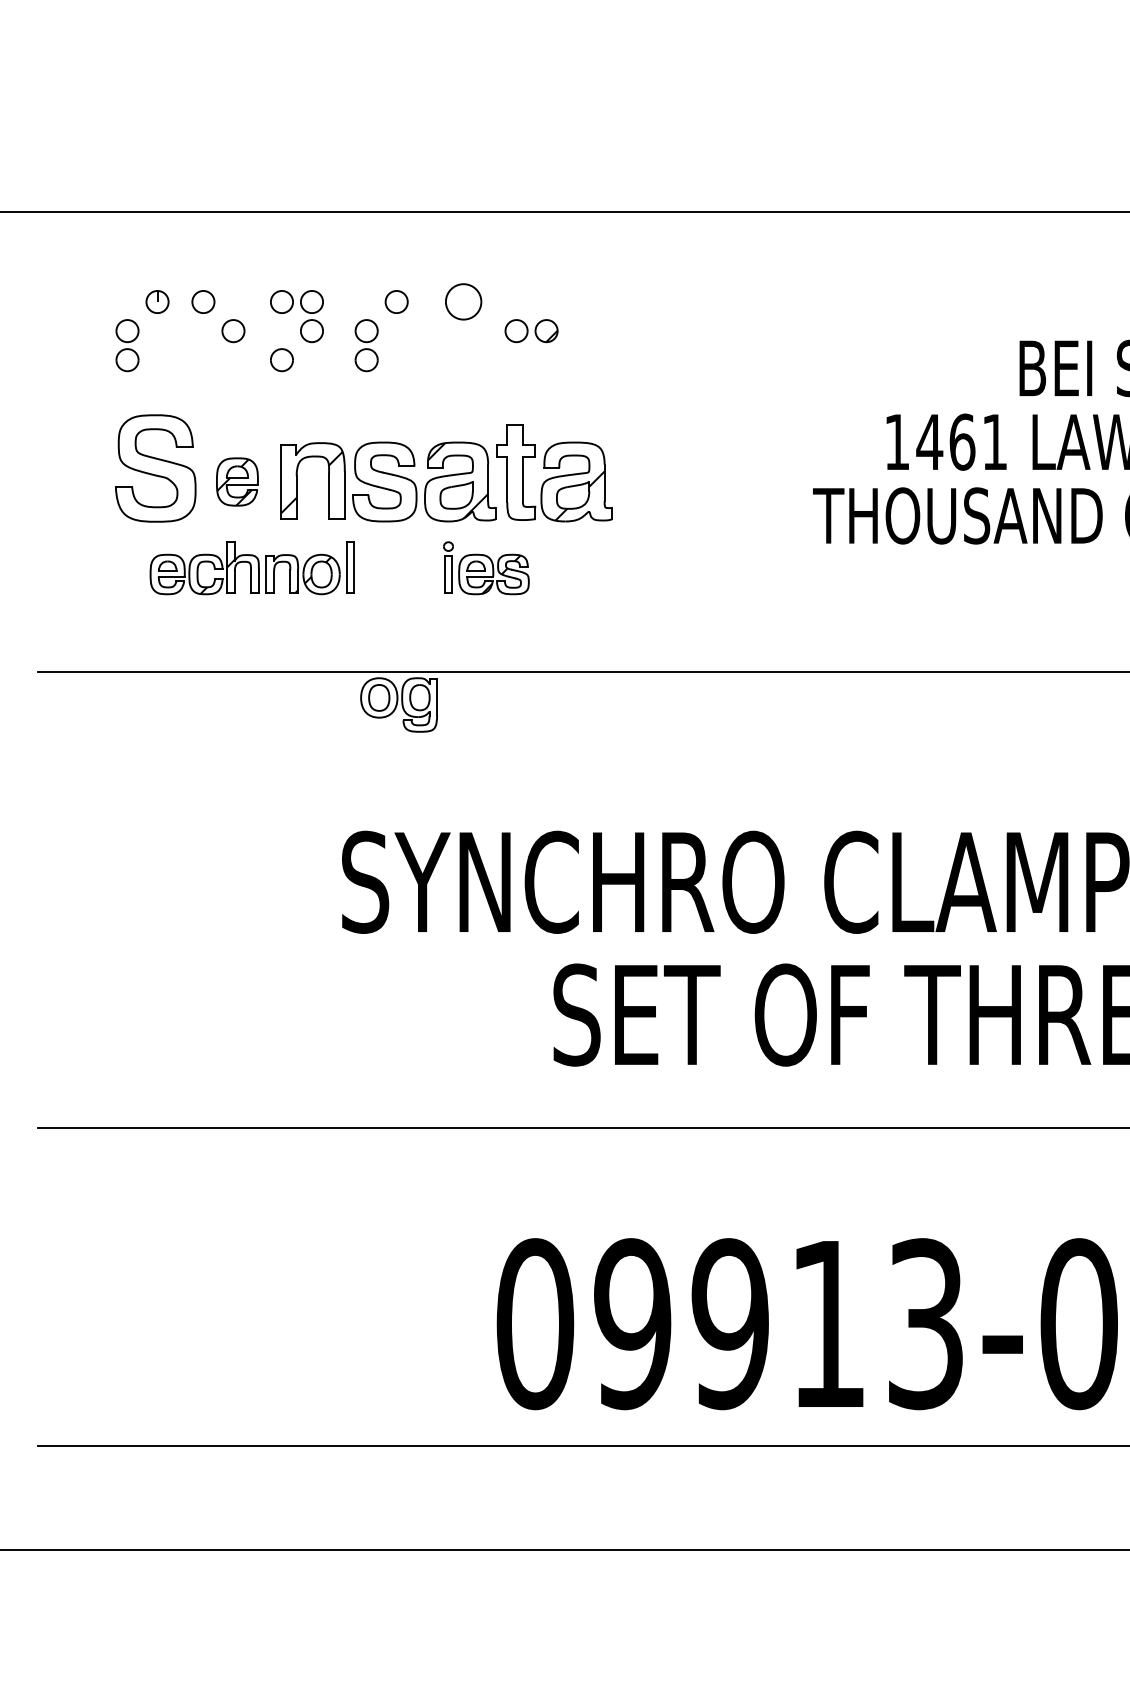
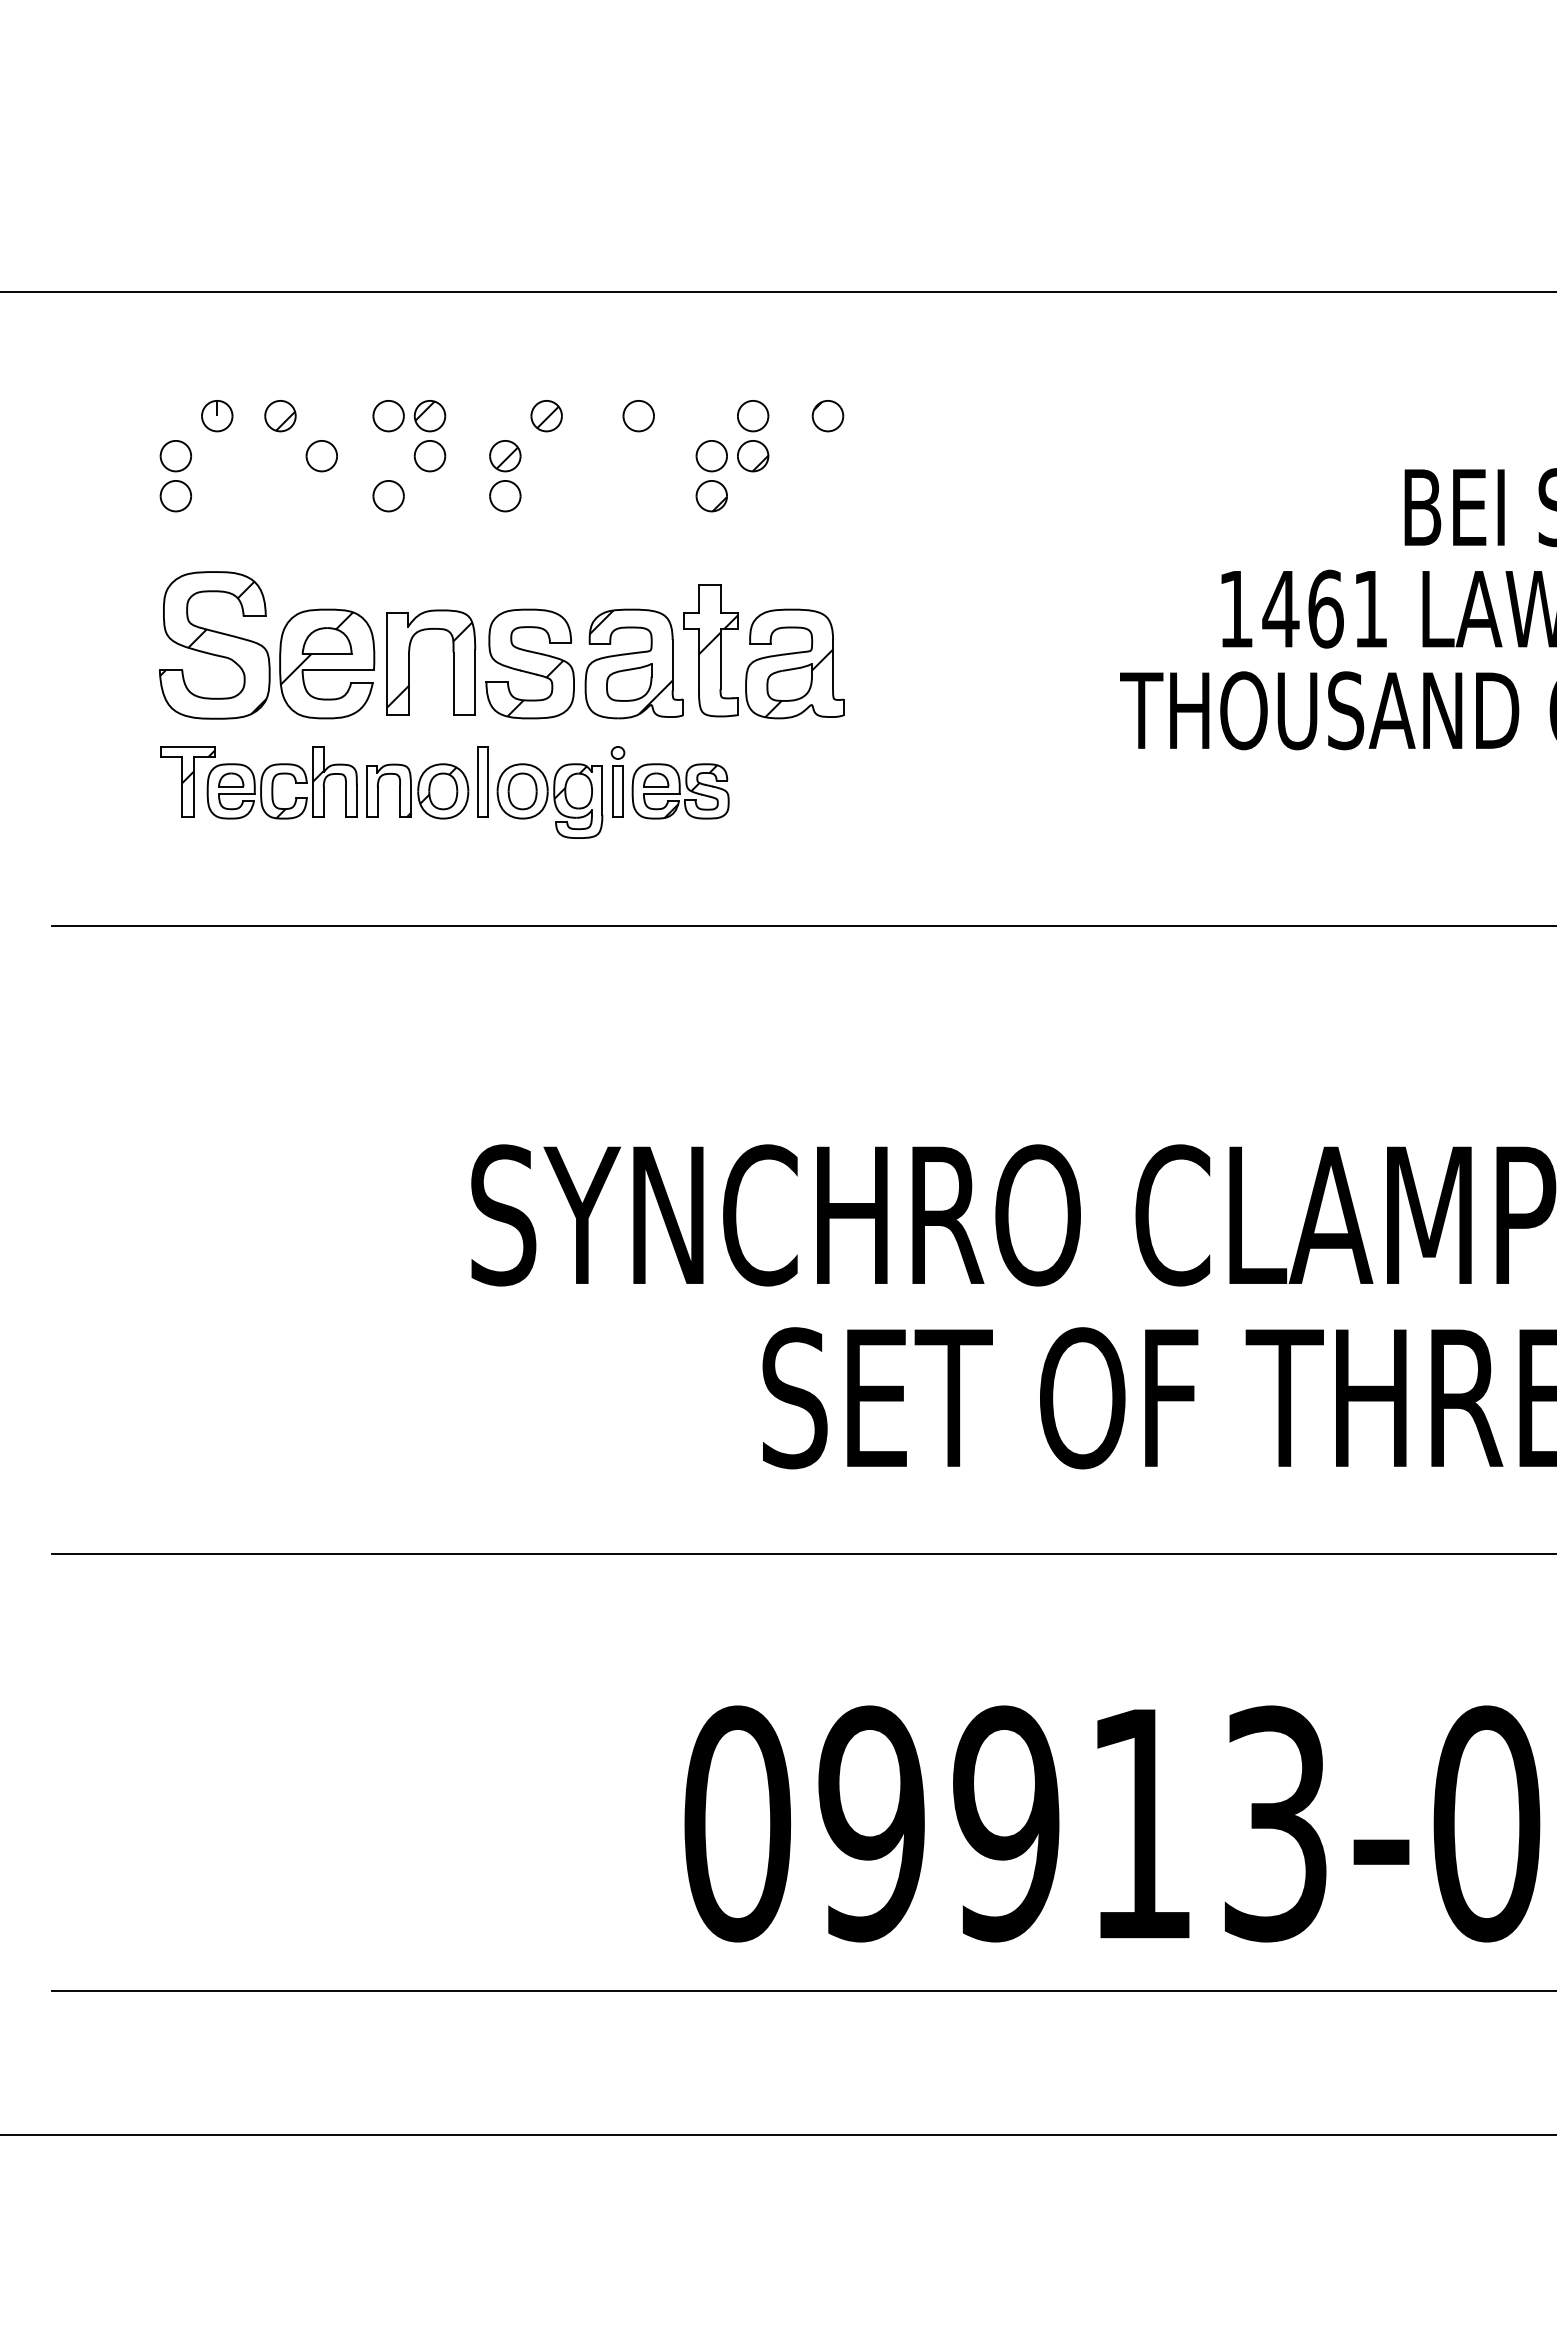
hatch: (307, 297) -> (424, 410), added
part: (463, 302) -> (638, 416), size x0.62
part: (546, 302) -> (753, 416), added
part: (600, 302) -> (827, 416), added
hatch: (397, 303) -> (547, 417), added
hatch: (207, 305) -> (285, 420), added
hatch: (367, 332) -> (506, 457), added
part: (516, 360) -> (711, 496), added
hatch: (521, 460) -> (718, 634), added
hatch: (154, 470) -> (213, 647), added
part: (237, 481) -> (327, 663), size x1.67
hatch: (388, 499) -> (535, 688), added
part: (135, 567) -> (187, 781), added
part: (398, 704) -> (549, 800), moved

